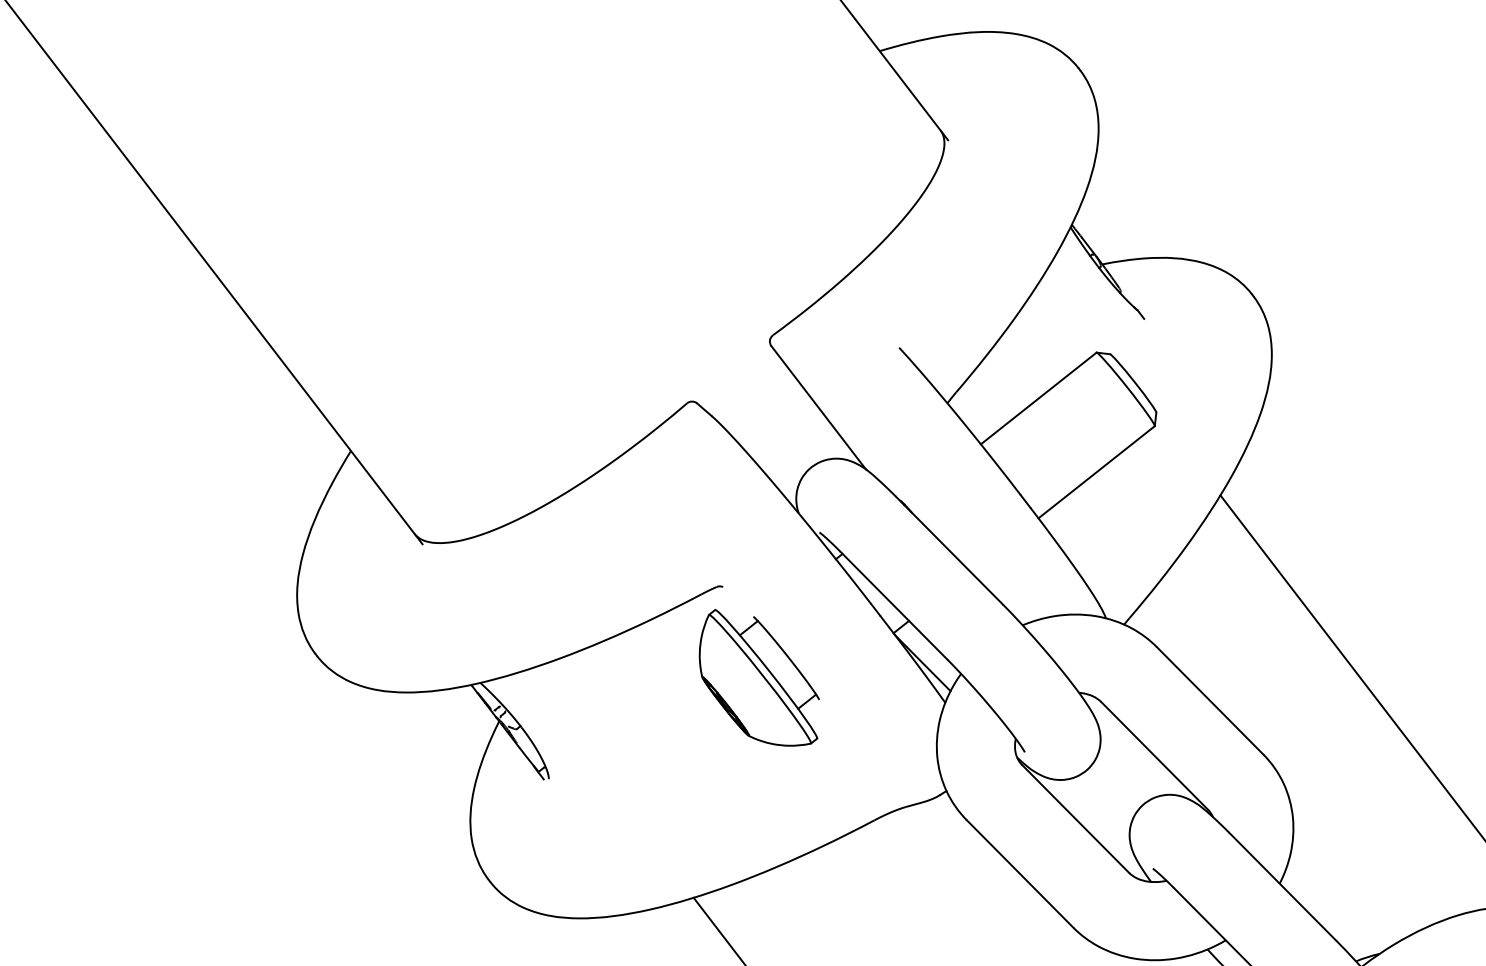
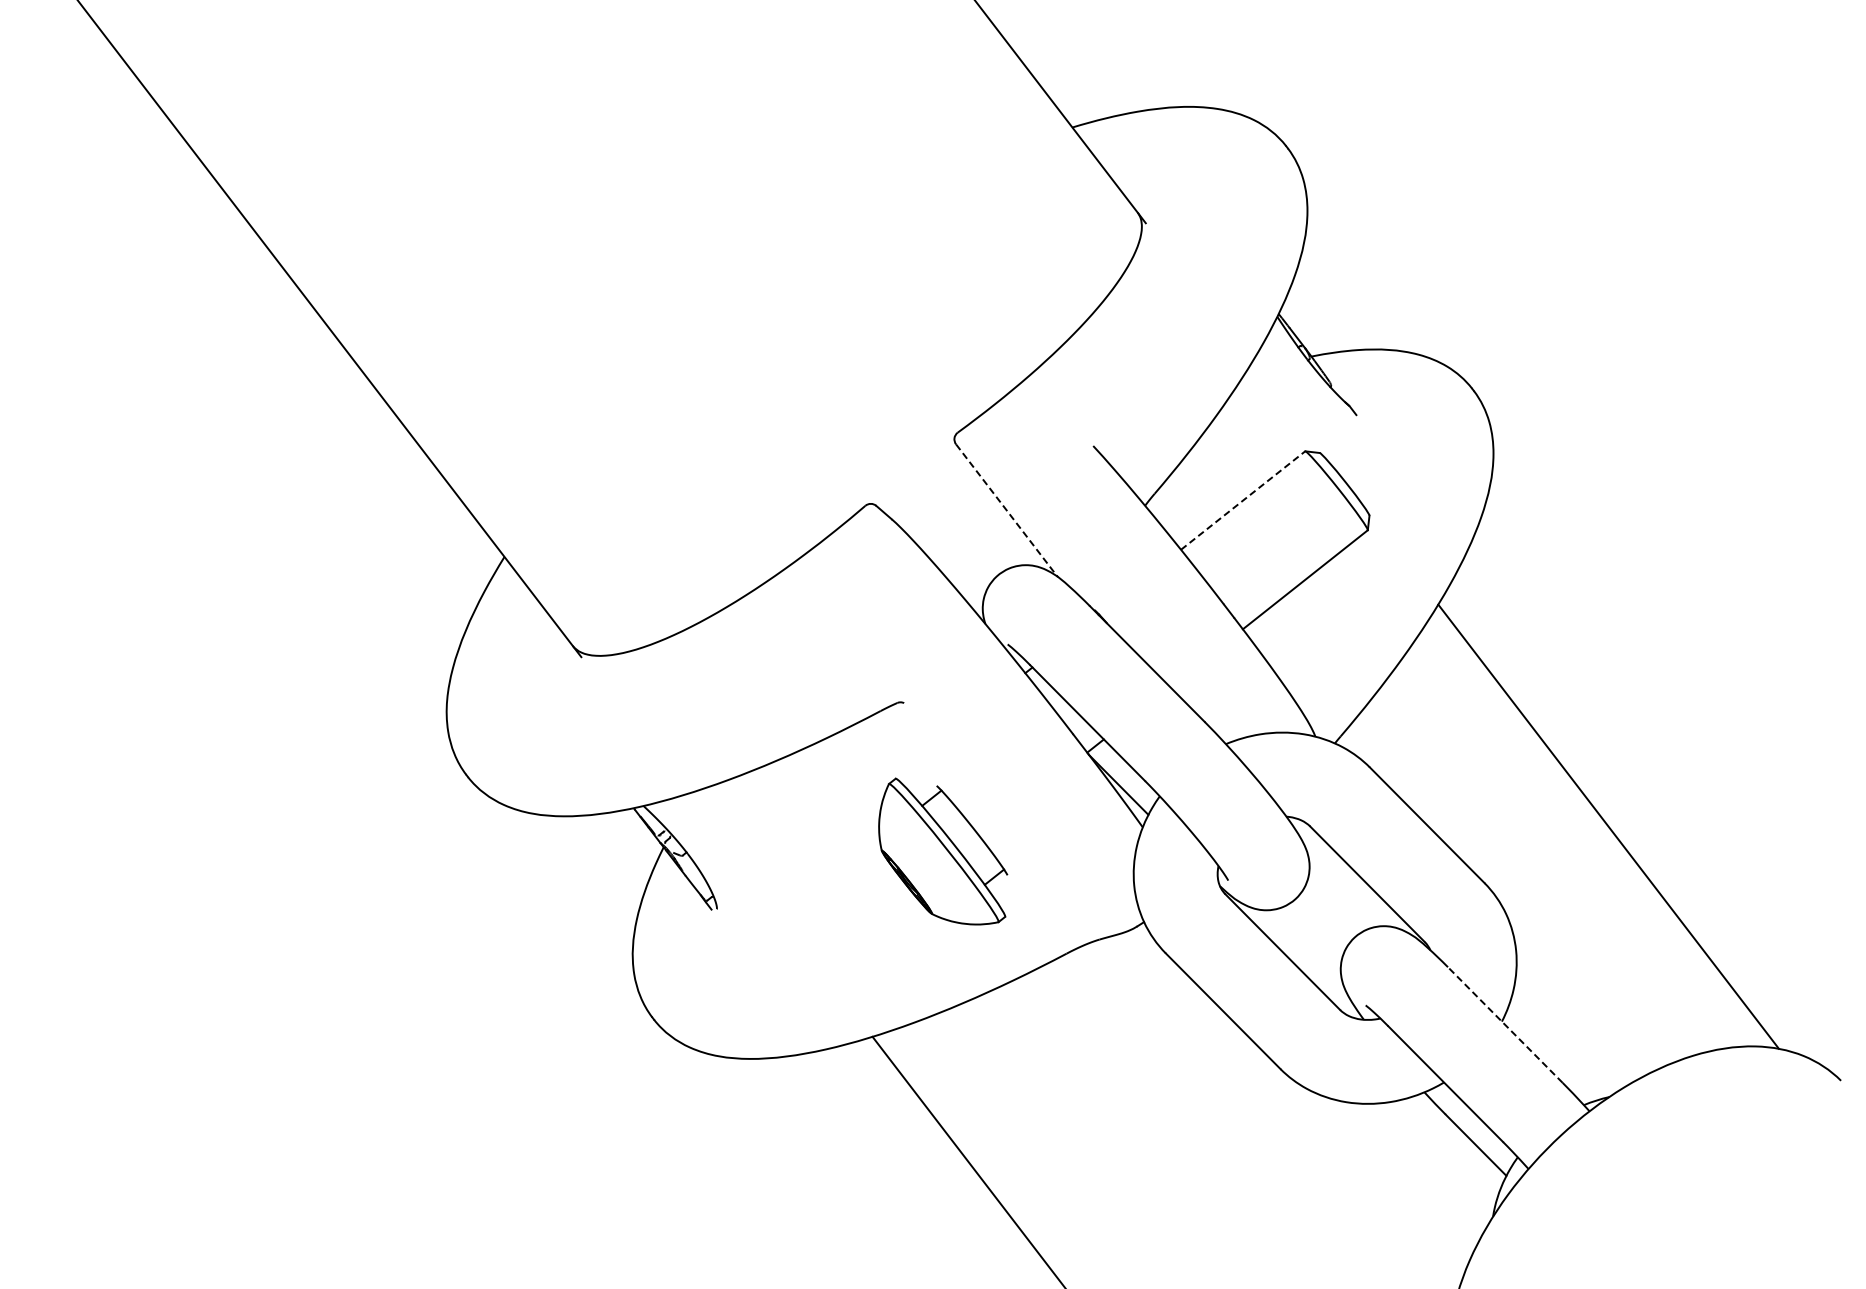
line: (1039, 398) -> (1243, 500), solid -> dashed
line: (819, 407) -> (1007, 510), solid -> dashed
part: (759, 677) -> (943, 851), moved
line: (1282, 886) -> (1504, 1024), solid -> dashed

